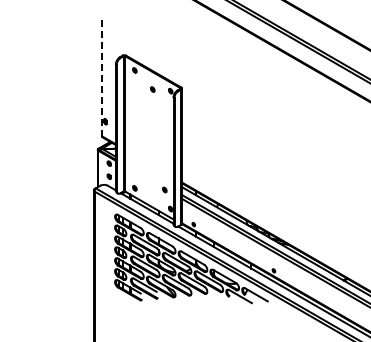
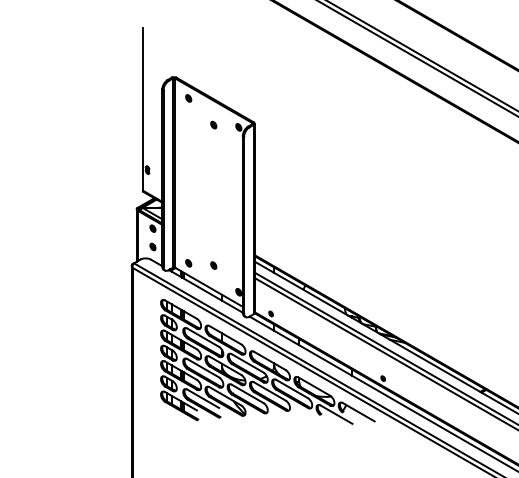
line: (102, 78) -> (143, 109), dashed -> solid
part: (164, 189) -> (213, 264), moved

